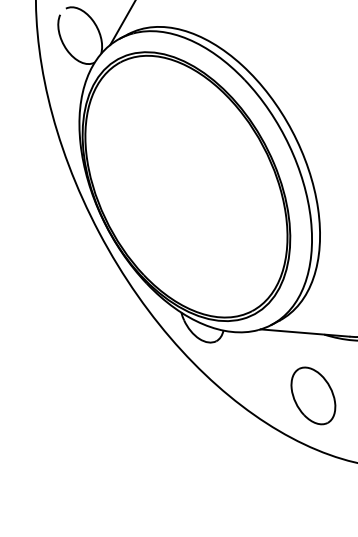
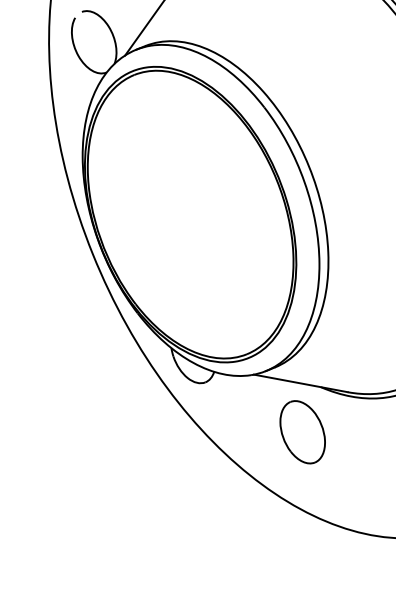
part: (313, 396) -> (302, 432), moved

